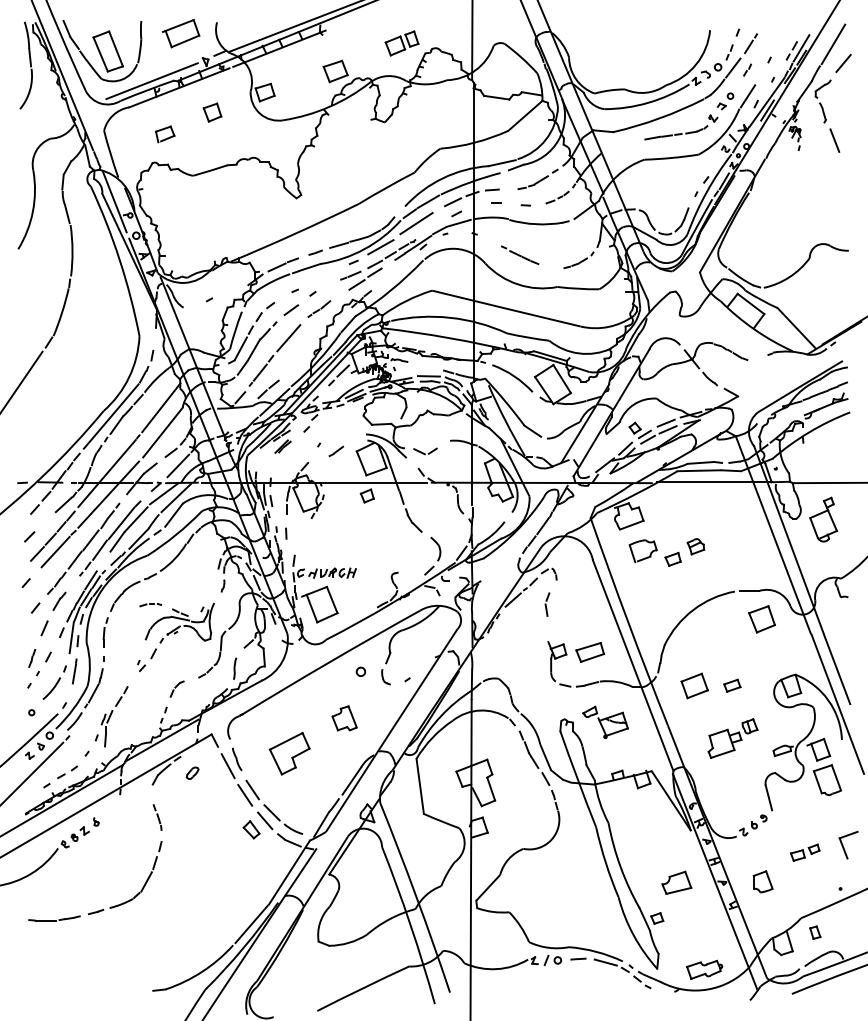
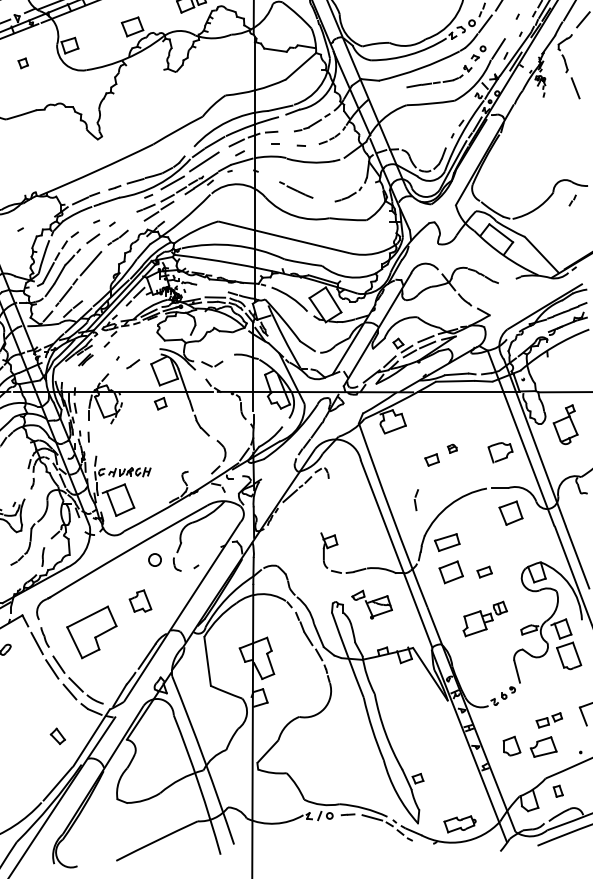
line: (748, 69) -> (573, 200), moved
part: (212, 112) -> (23, 63), size x0.6
part: (695, 546) -> (451, 448), size x0.6
part: (642, 551) -> (499, 452), moved
part: (547, 604) -> (416, 500), moved
part: (590, 652) -> (447, 542), moved
circle: (360, 671) -> (154, 559), size x1.6
part: (289, 753) -> (91, 632), size x1.4
part: (251, 829) -> (57, 736), moved
part: (676, 882) -> (543, 746), moved

